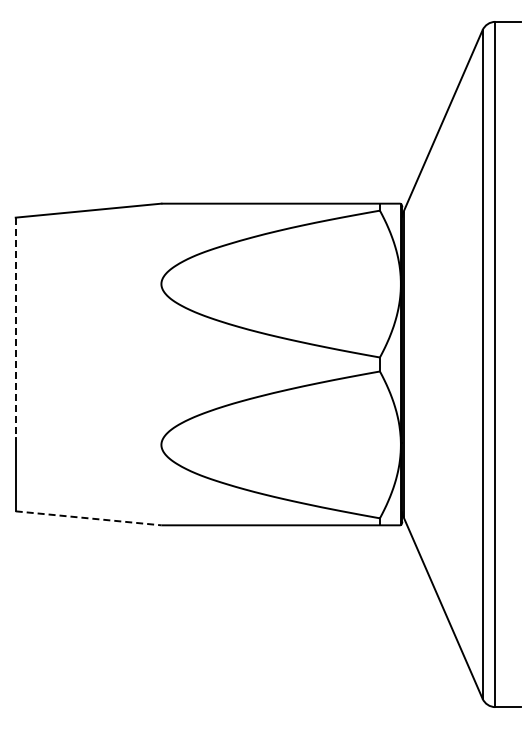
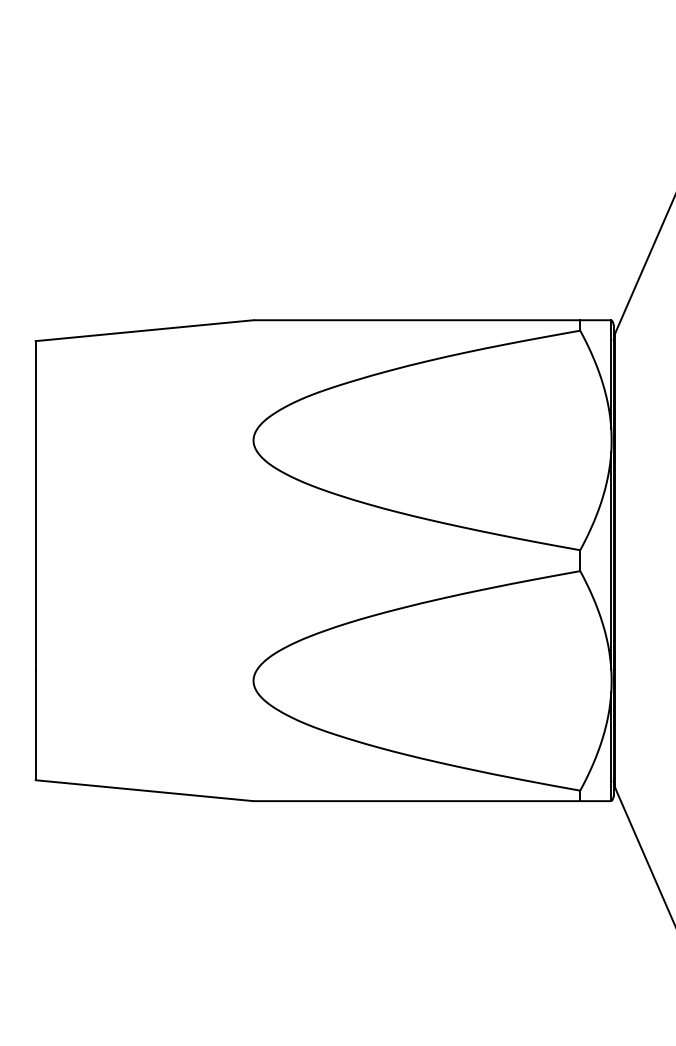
line: (15, 328) -> (35, 506), dashed -> solid
line: (89, 518) -> (146, 790), dashed -> solid

